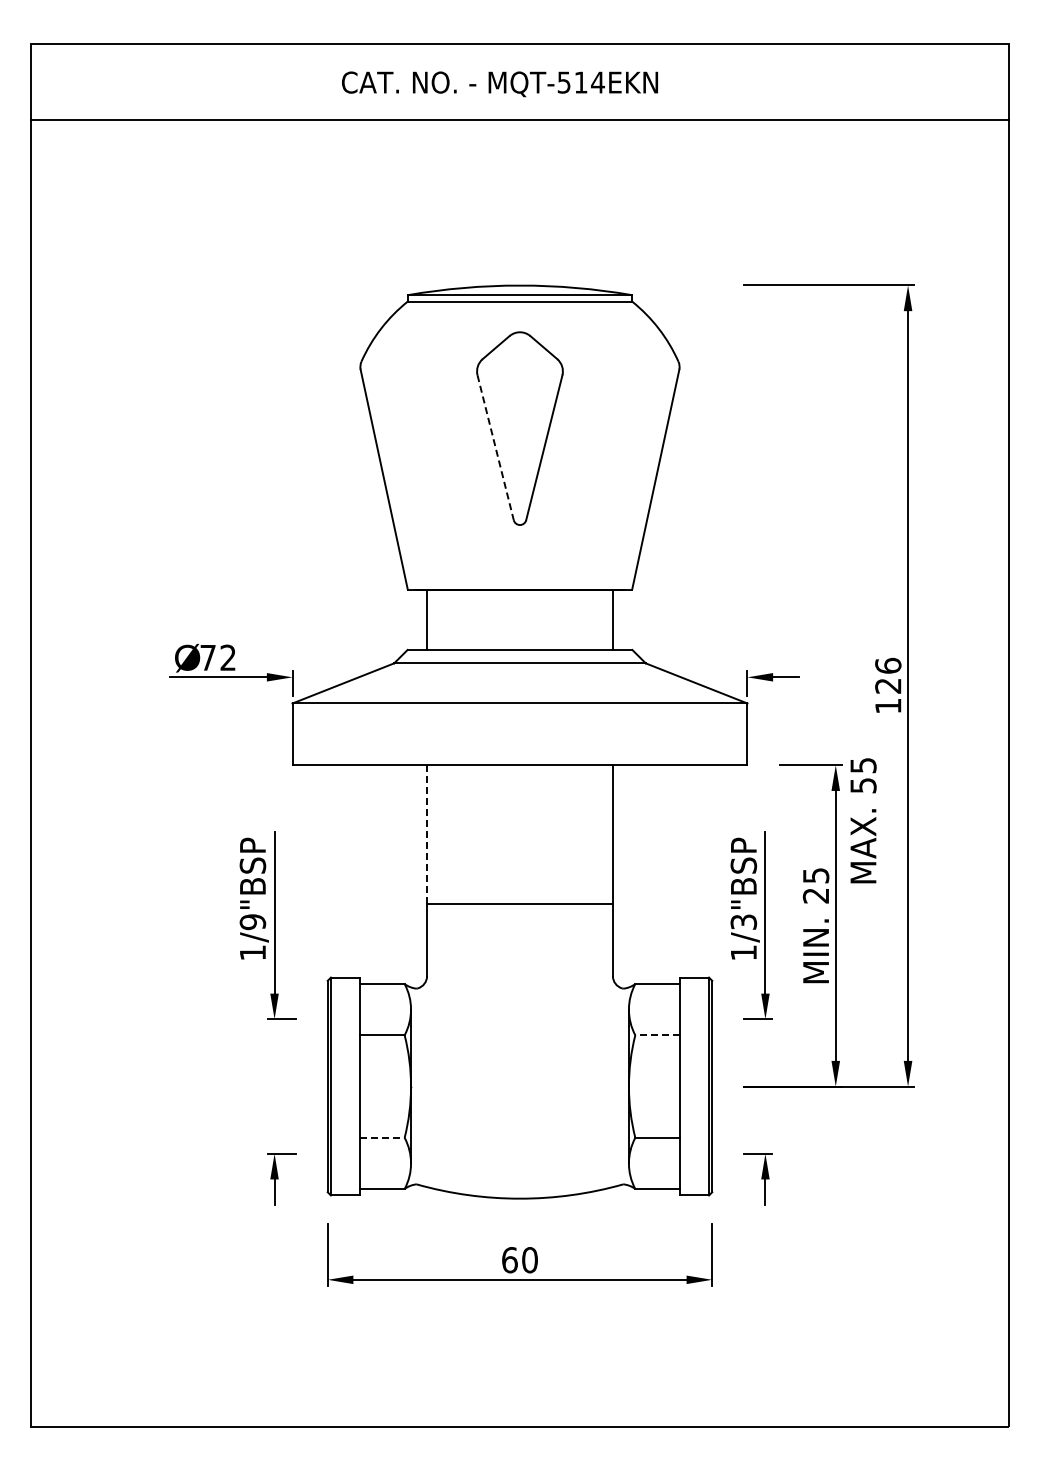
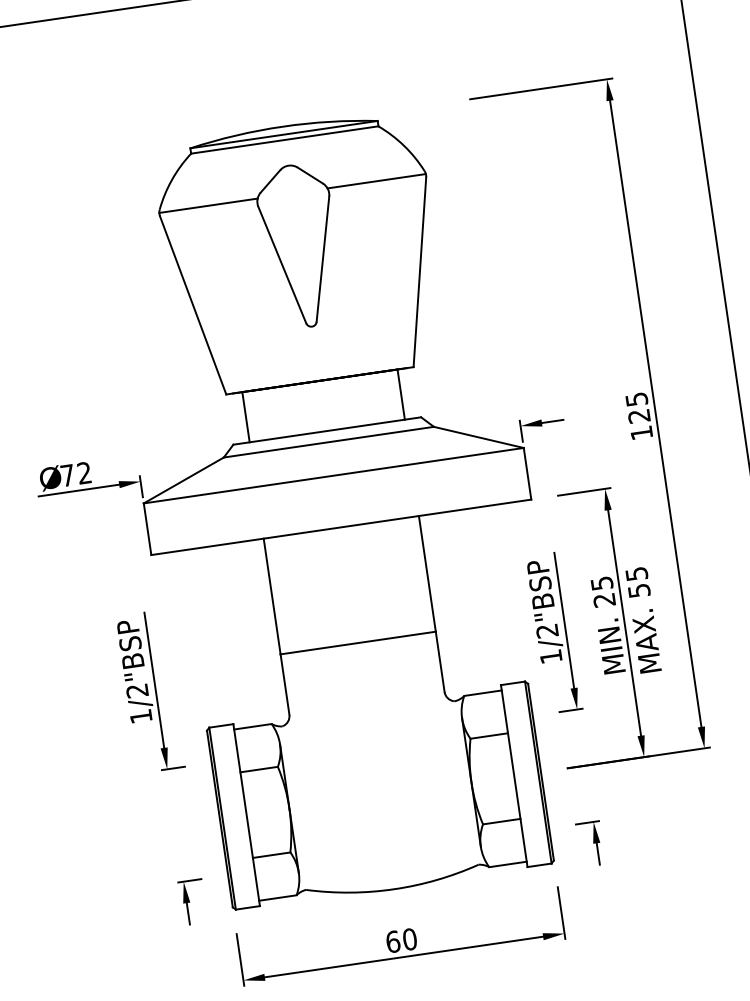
line: (419, 365) -> (208, 205), added
line: (620, 365) -> (376, 181), added
line: (495, 447) -> (282, 264), dashed -> solid
text: (888, 665) -> (636, 399), 126 -> 125
text: (863, 820) -> (643, 619), moved
line: (427, 834) -> (272, 596), dashed -> solid
text: (744, 921) -> (547, 630), 1/3"BSP -> 1/2"BSP
text: (252, 922) -> (137, 691), 1/9"BSP -> 1/2"BSP
line: (657, 1035) -> (489, 736), dashed -> solid
line: (382, 1137) -> (271, 854), dashed -> solid

